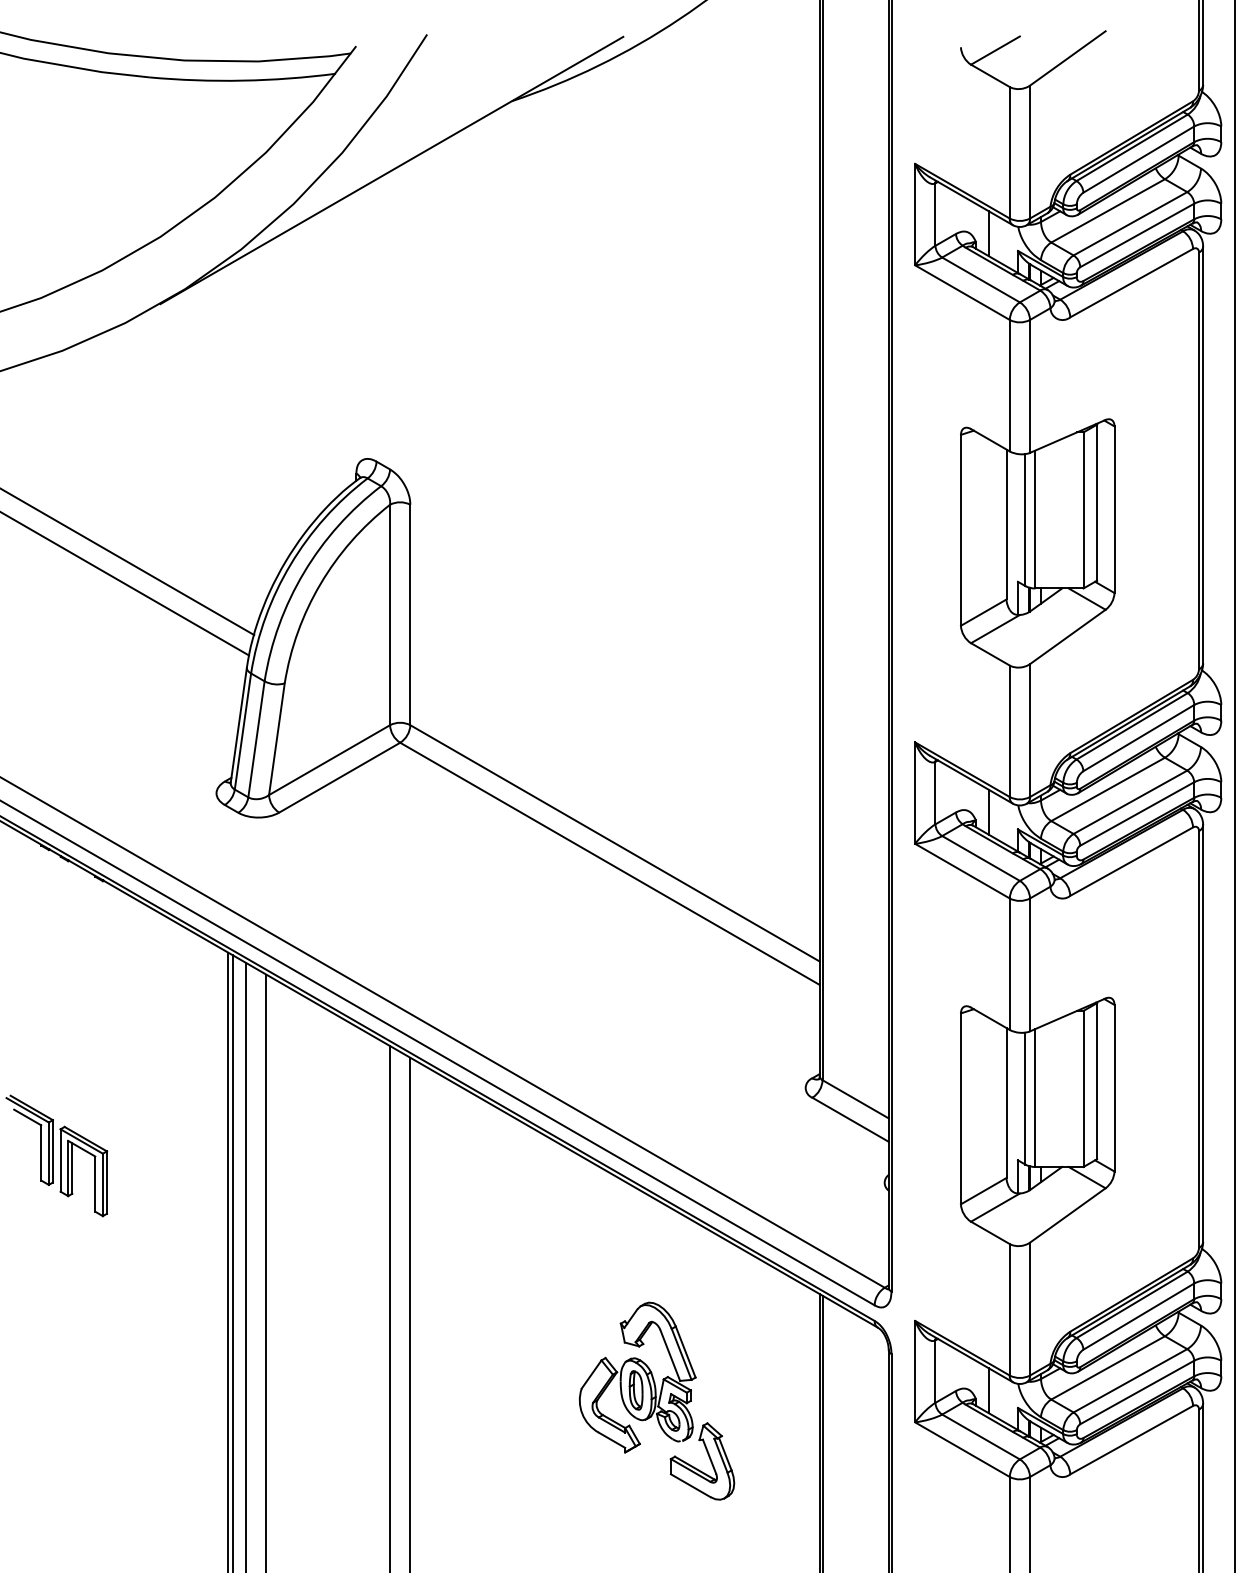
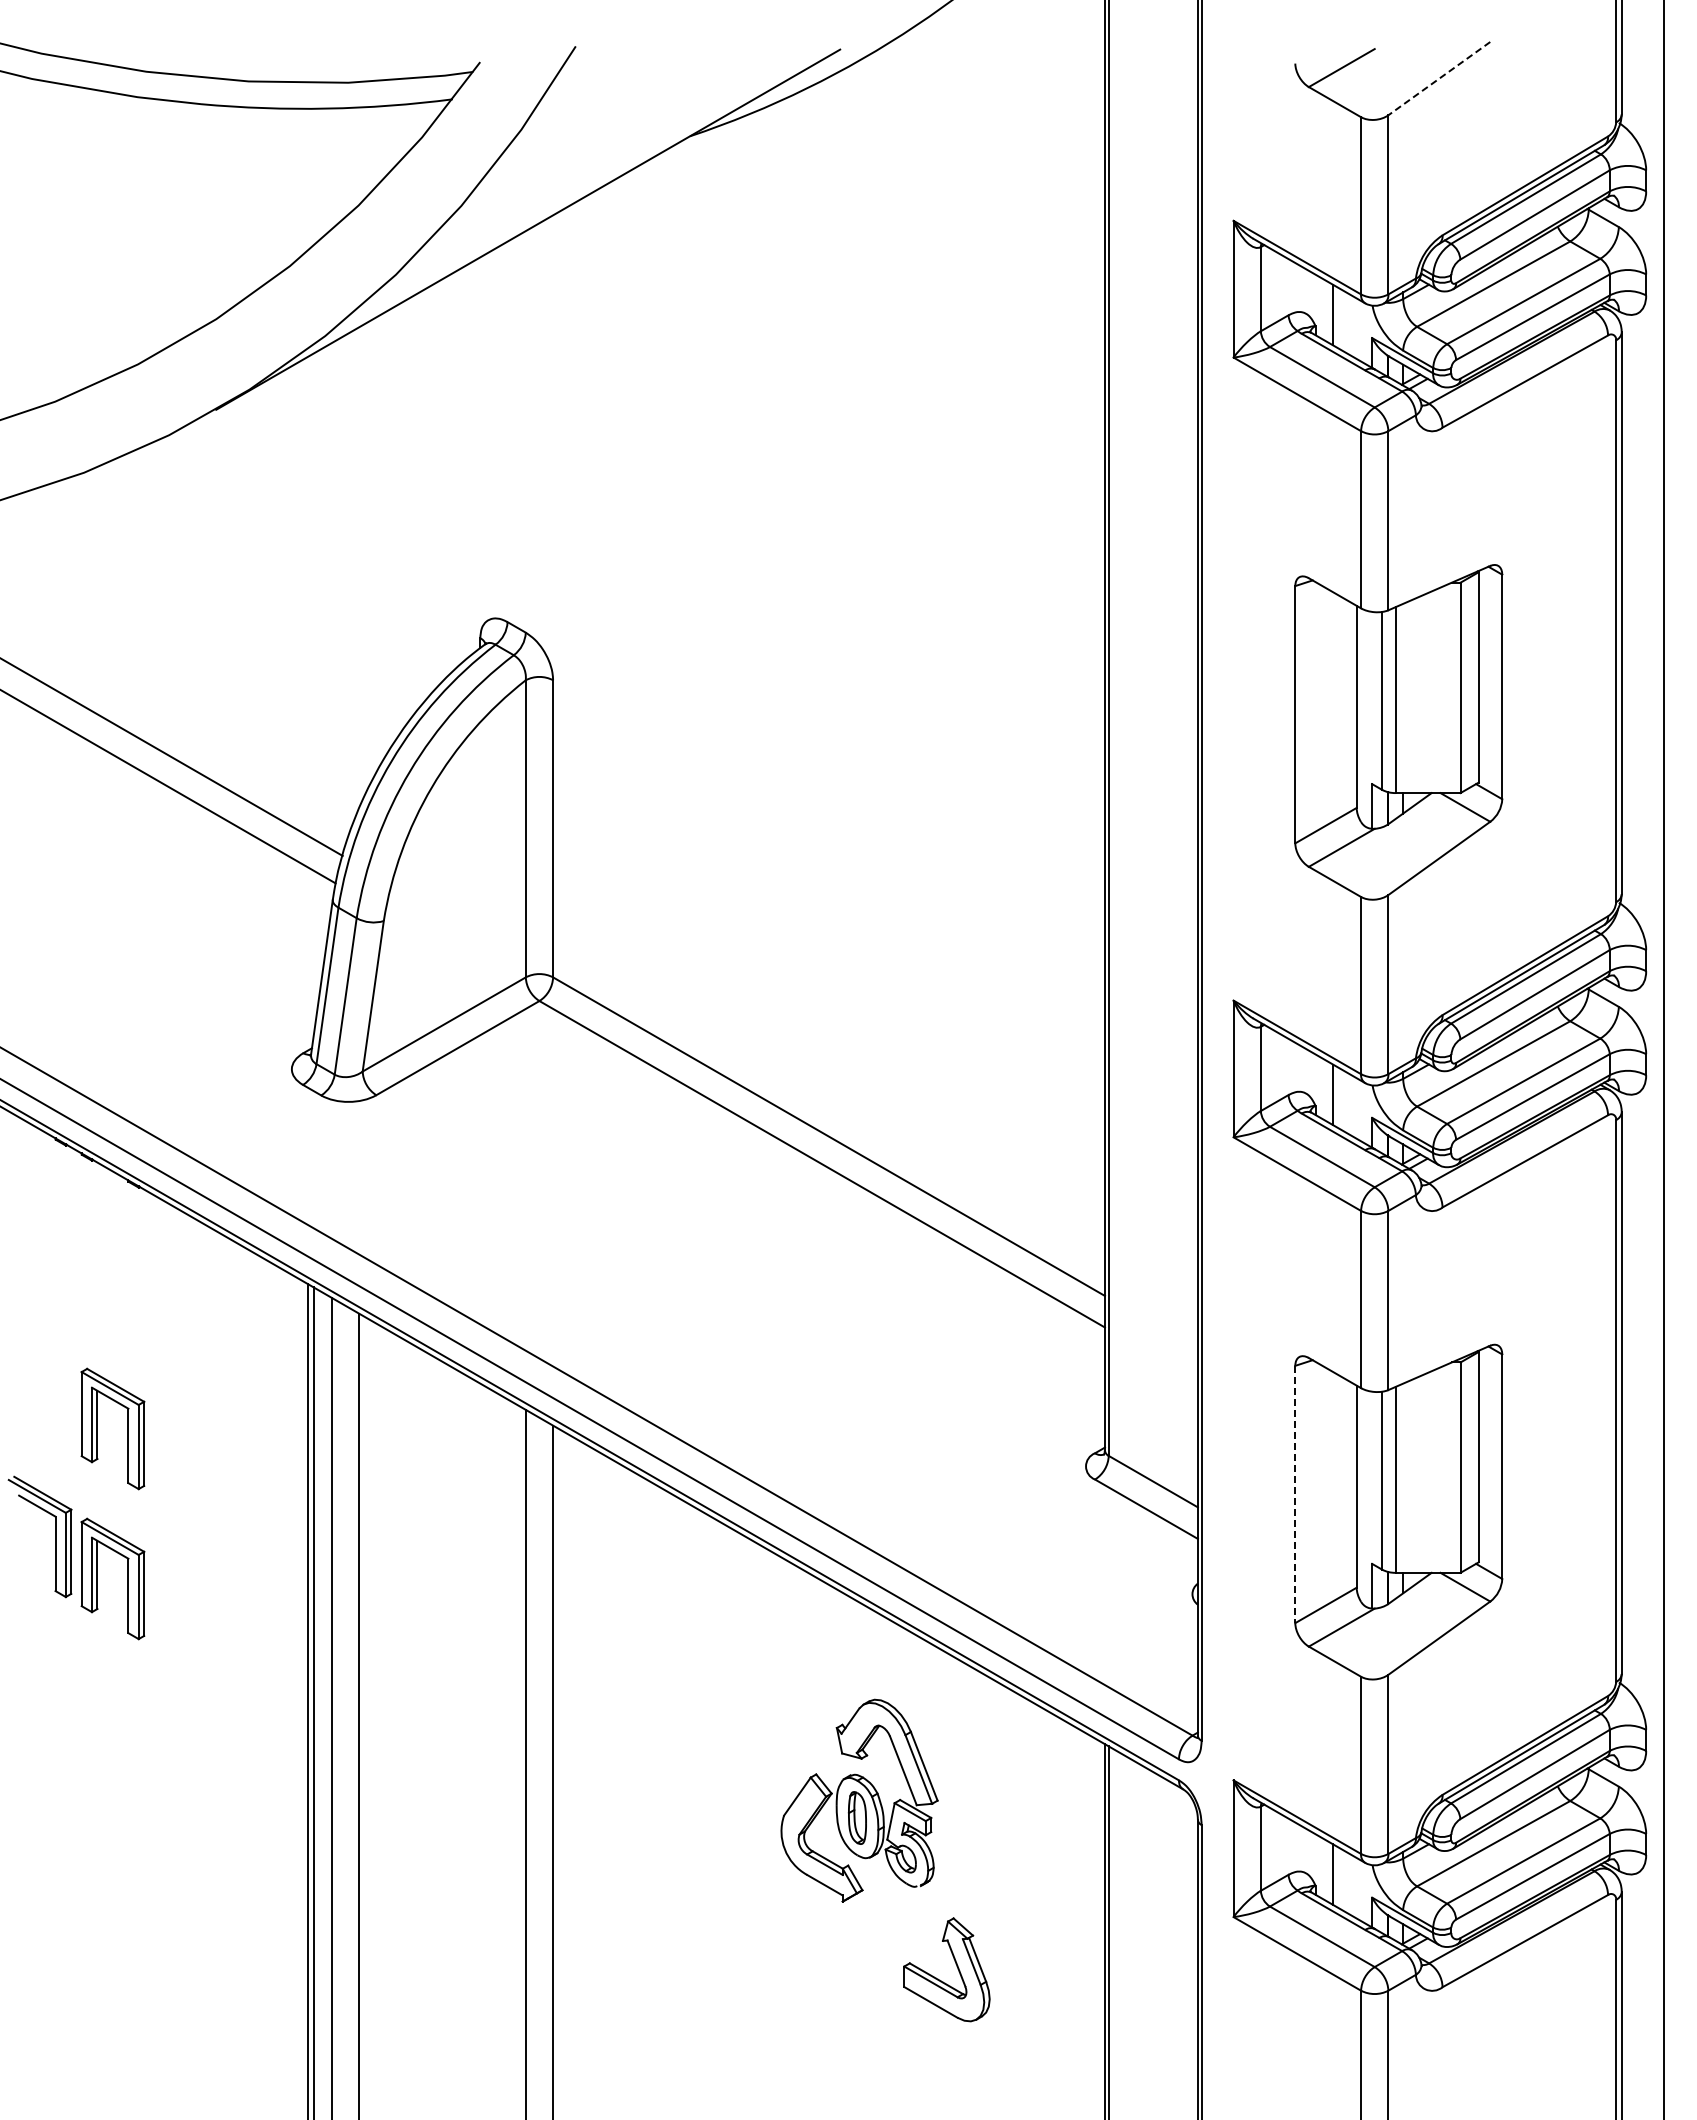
line: (1067, 58) -> (1439, 78), solid -> dashed
part: (72, 1059) -> (97, 1428), added
line: (961, 1108) -> (1295, 1494), solid -> dashed
part: (637, 1377) -> (859, 1800), moved

